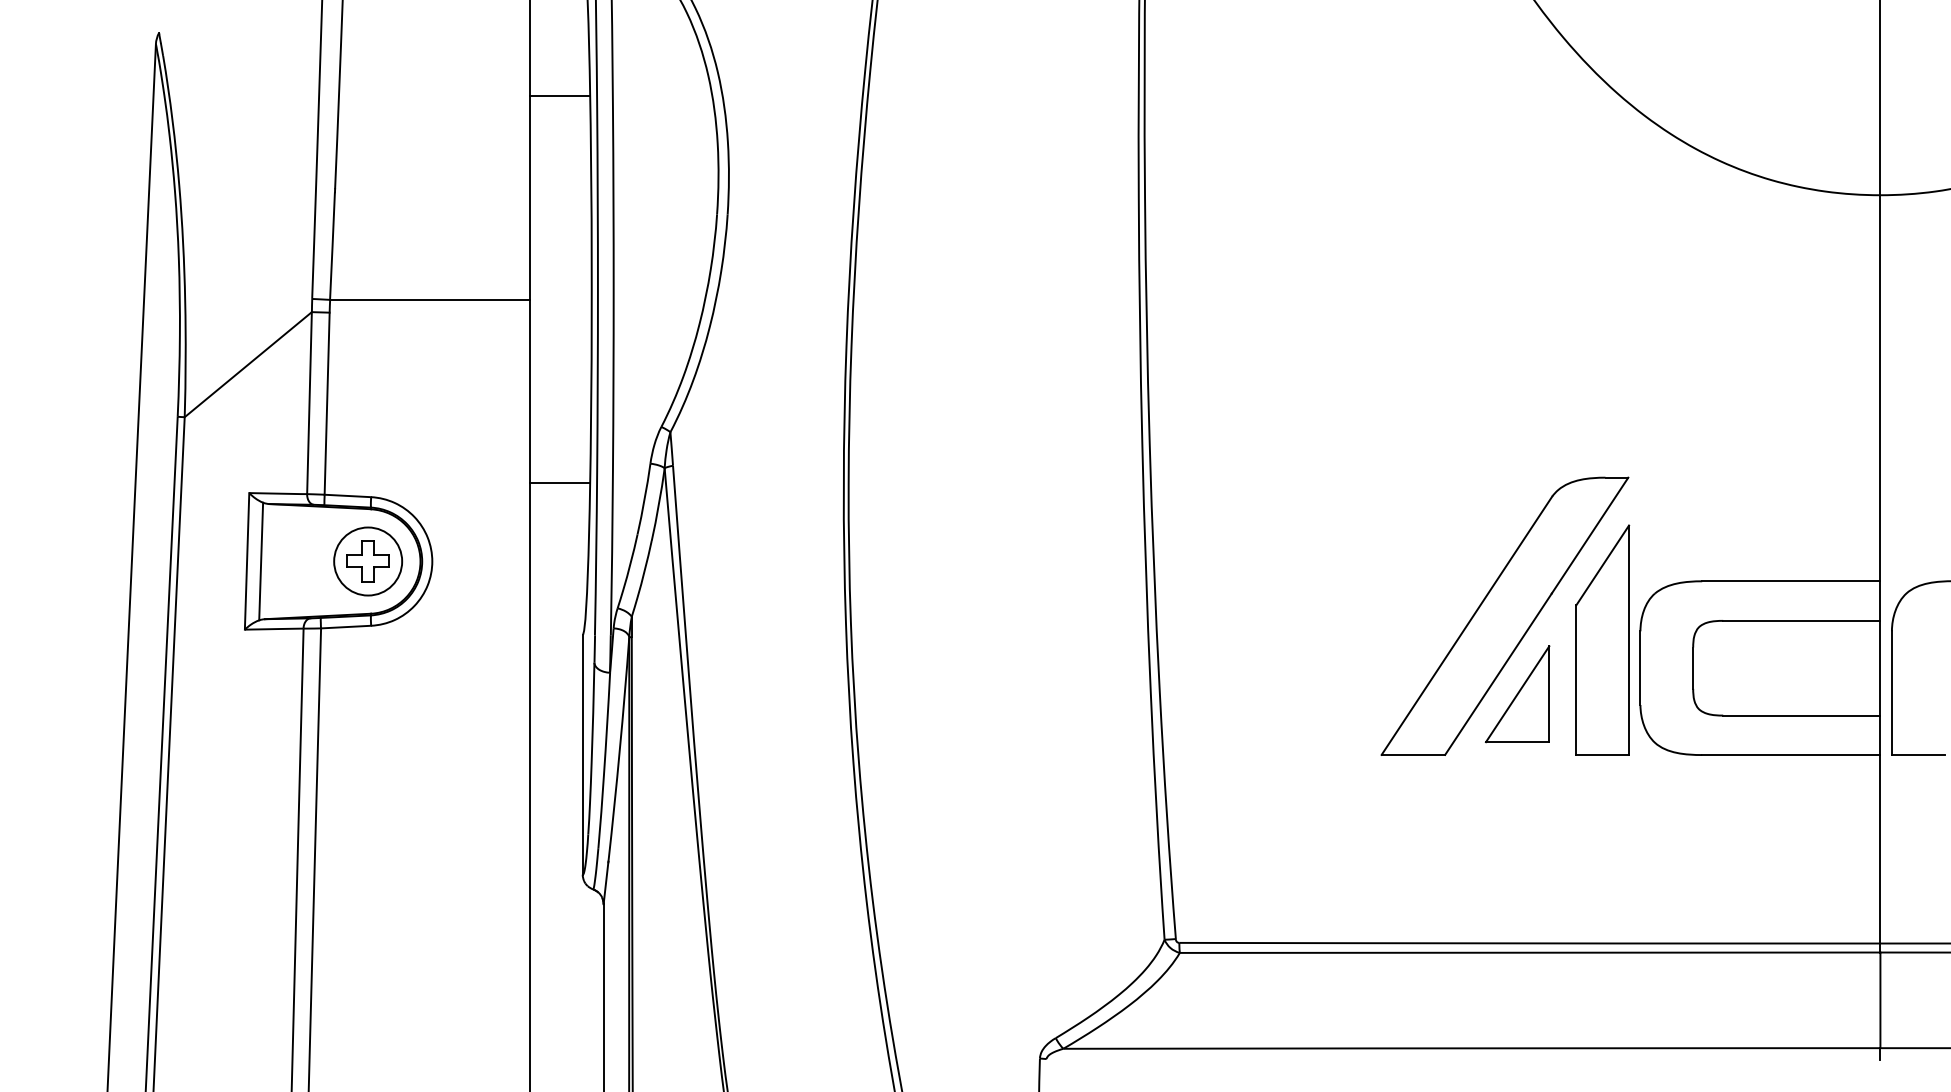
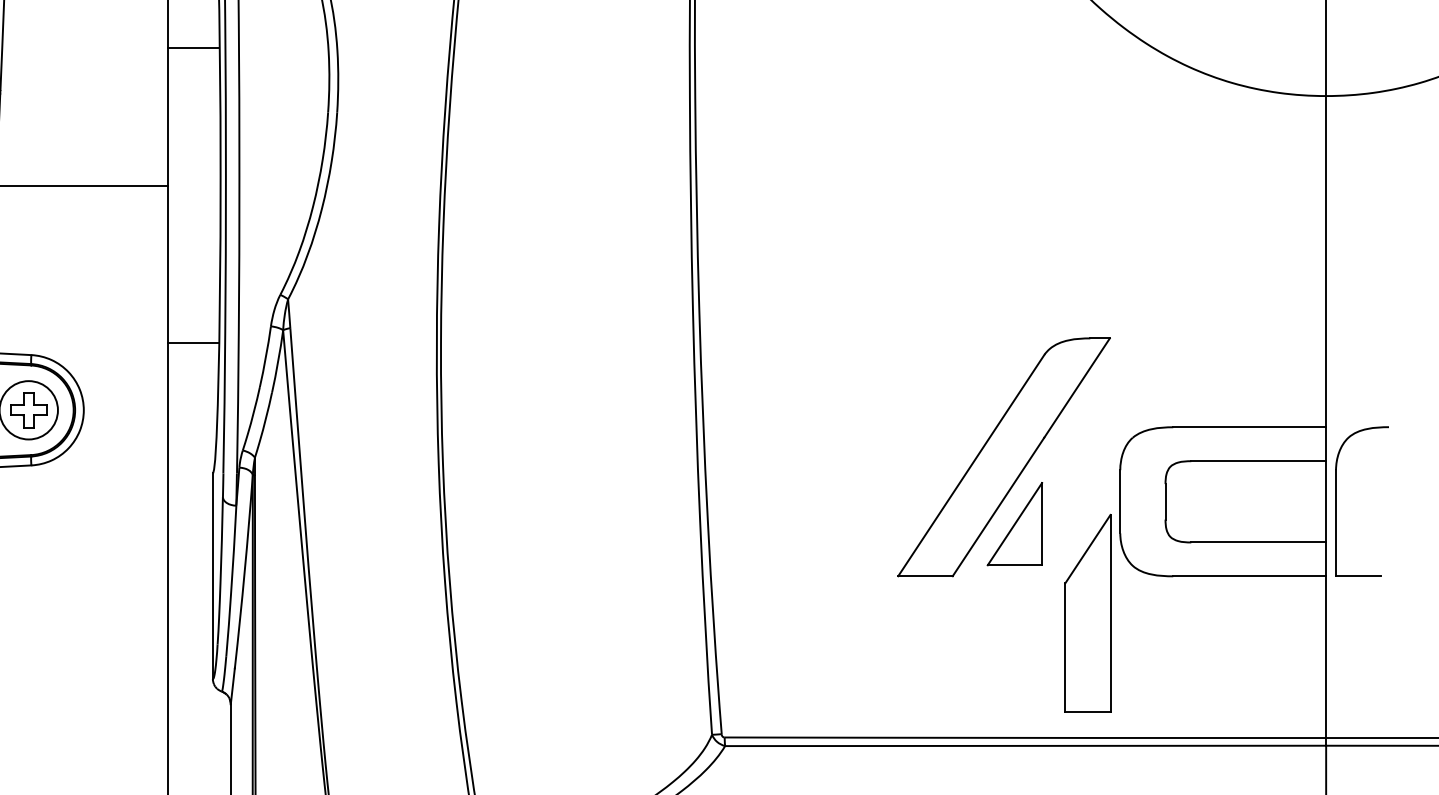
line: (560, 95) -> (193, 47), moved
part: (1602, 639) -> (1087, 612), moved

